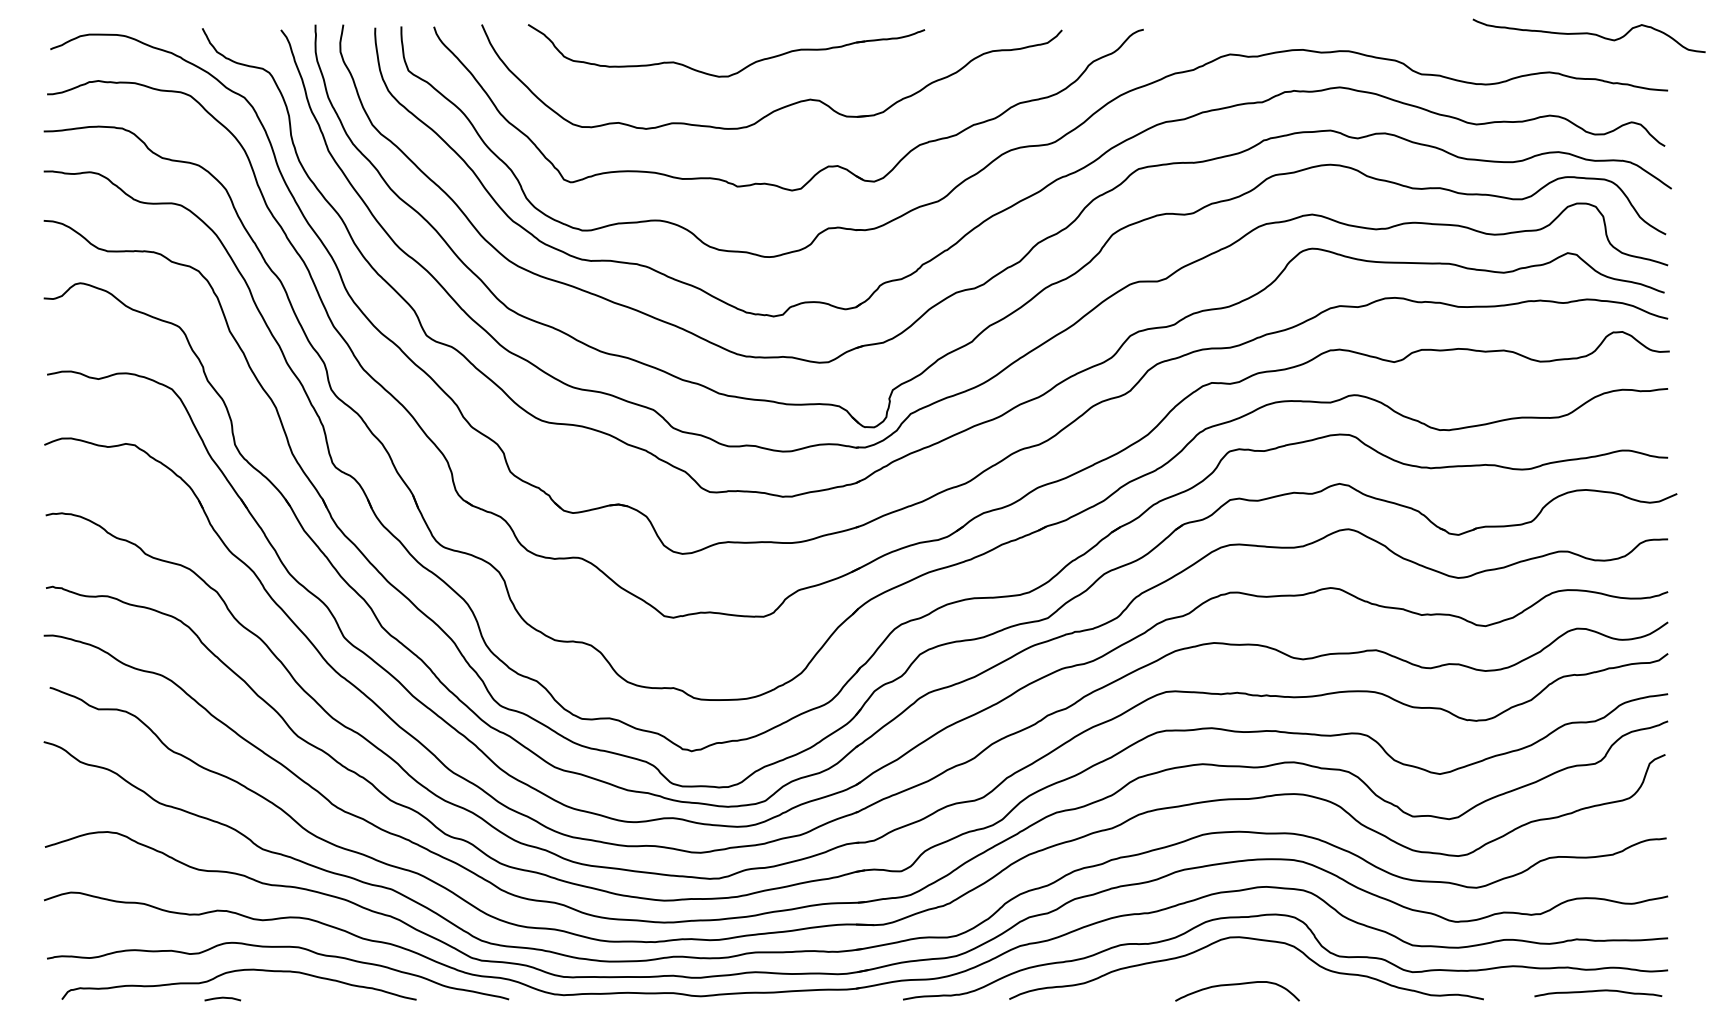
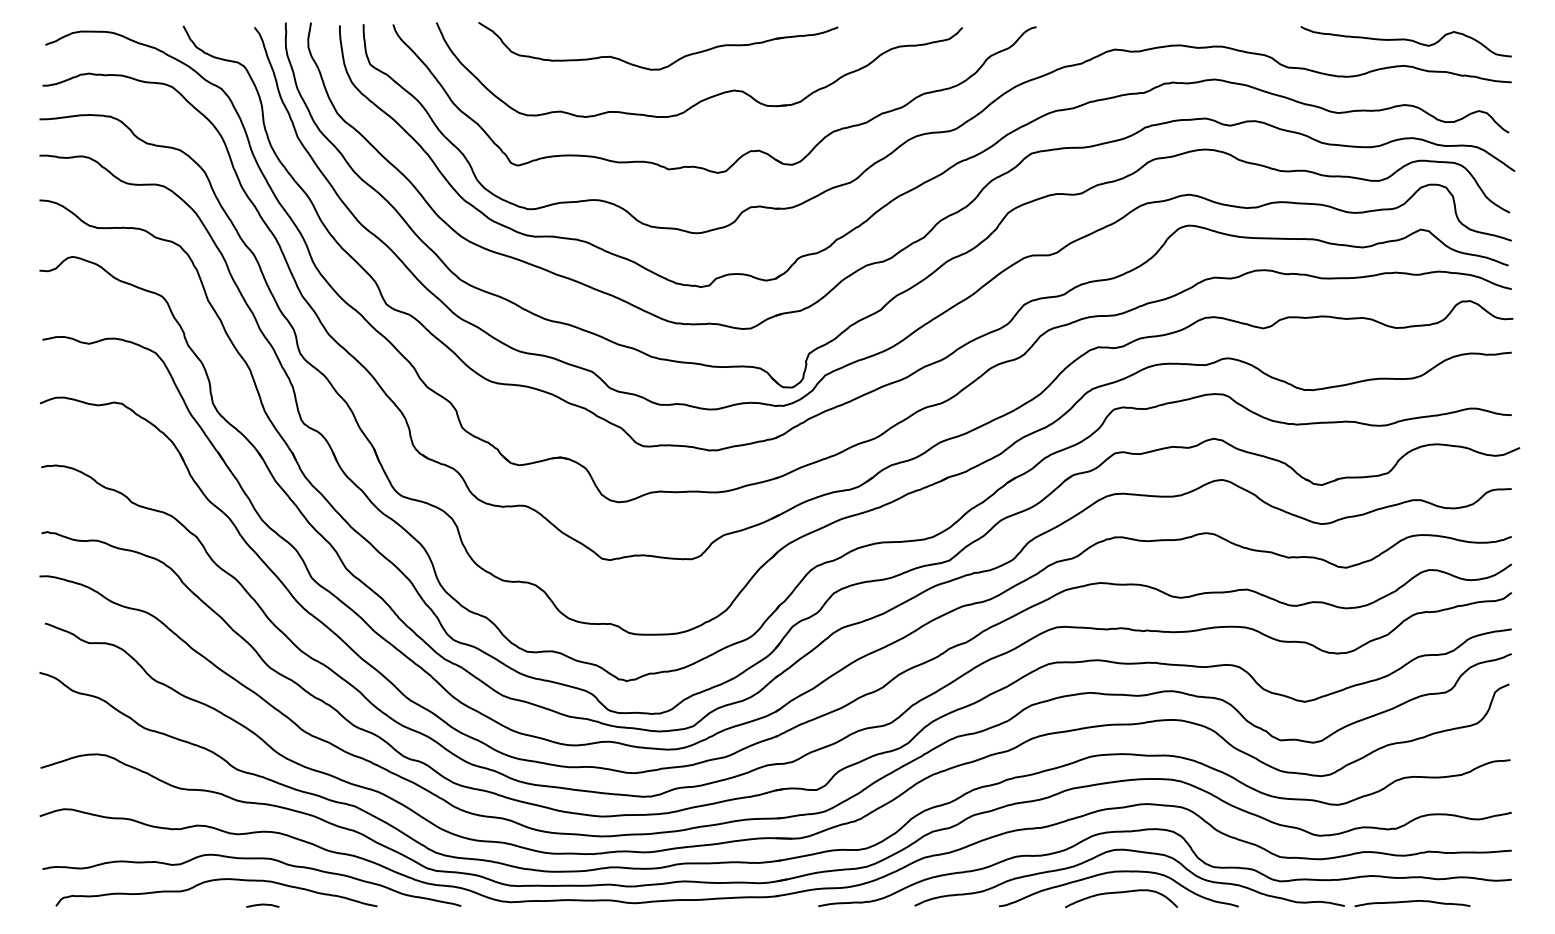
curve: (1588, 34) -> (1405, 40), moved
curve: (1234, 962) -> (1118, 872), added
curve: (1598, 992) -> (1412, 902), moved
curve: (222, 998) -> (262, 905), moved

